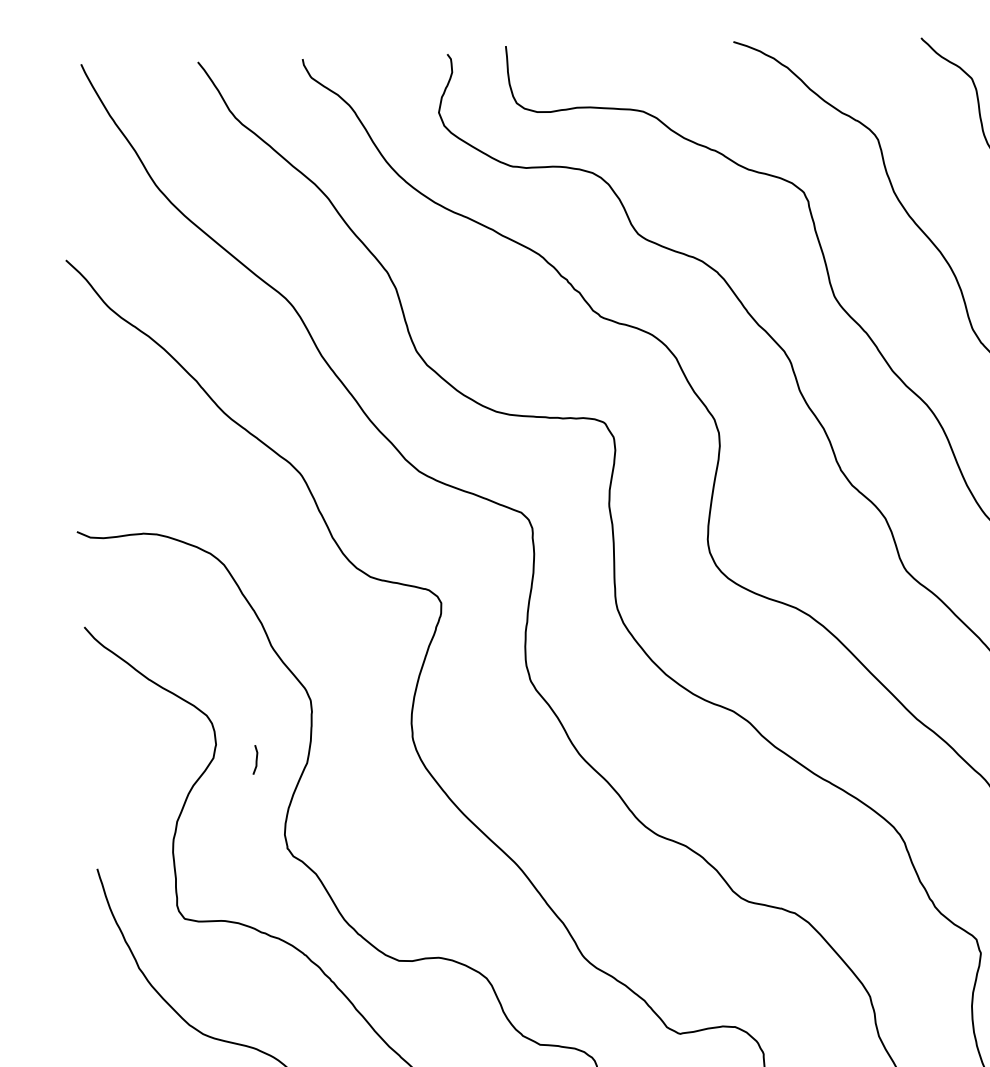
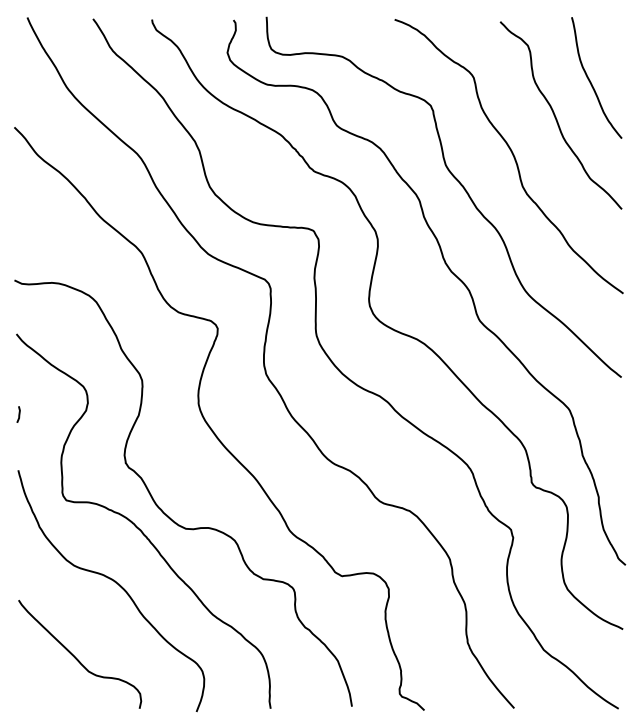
line: (255, 759) -> (18, 414), moved

